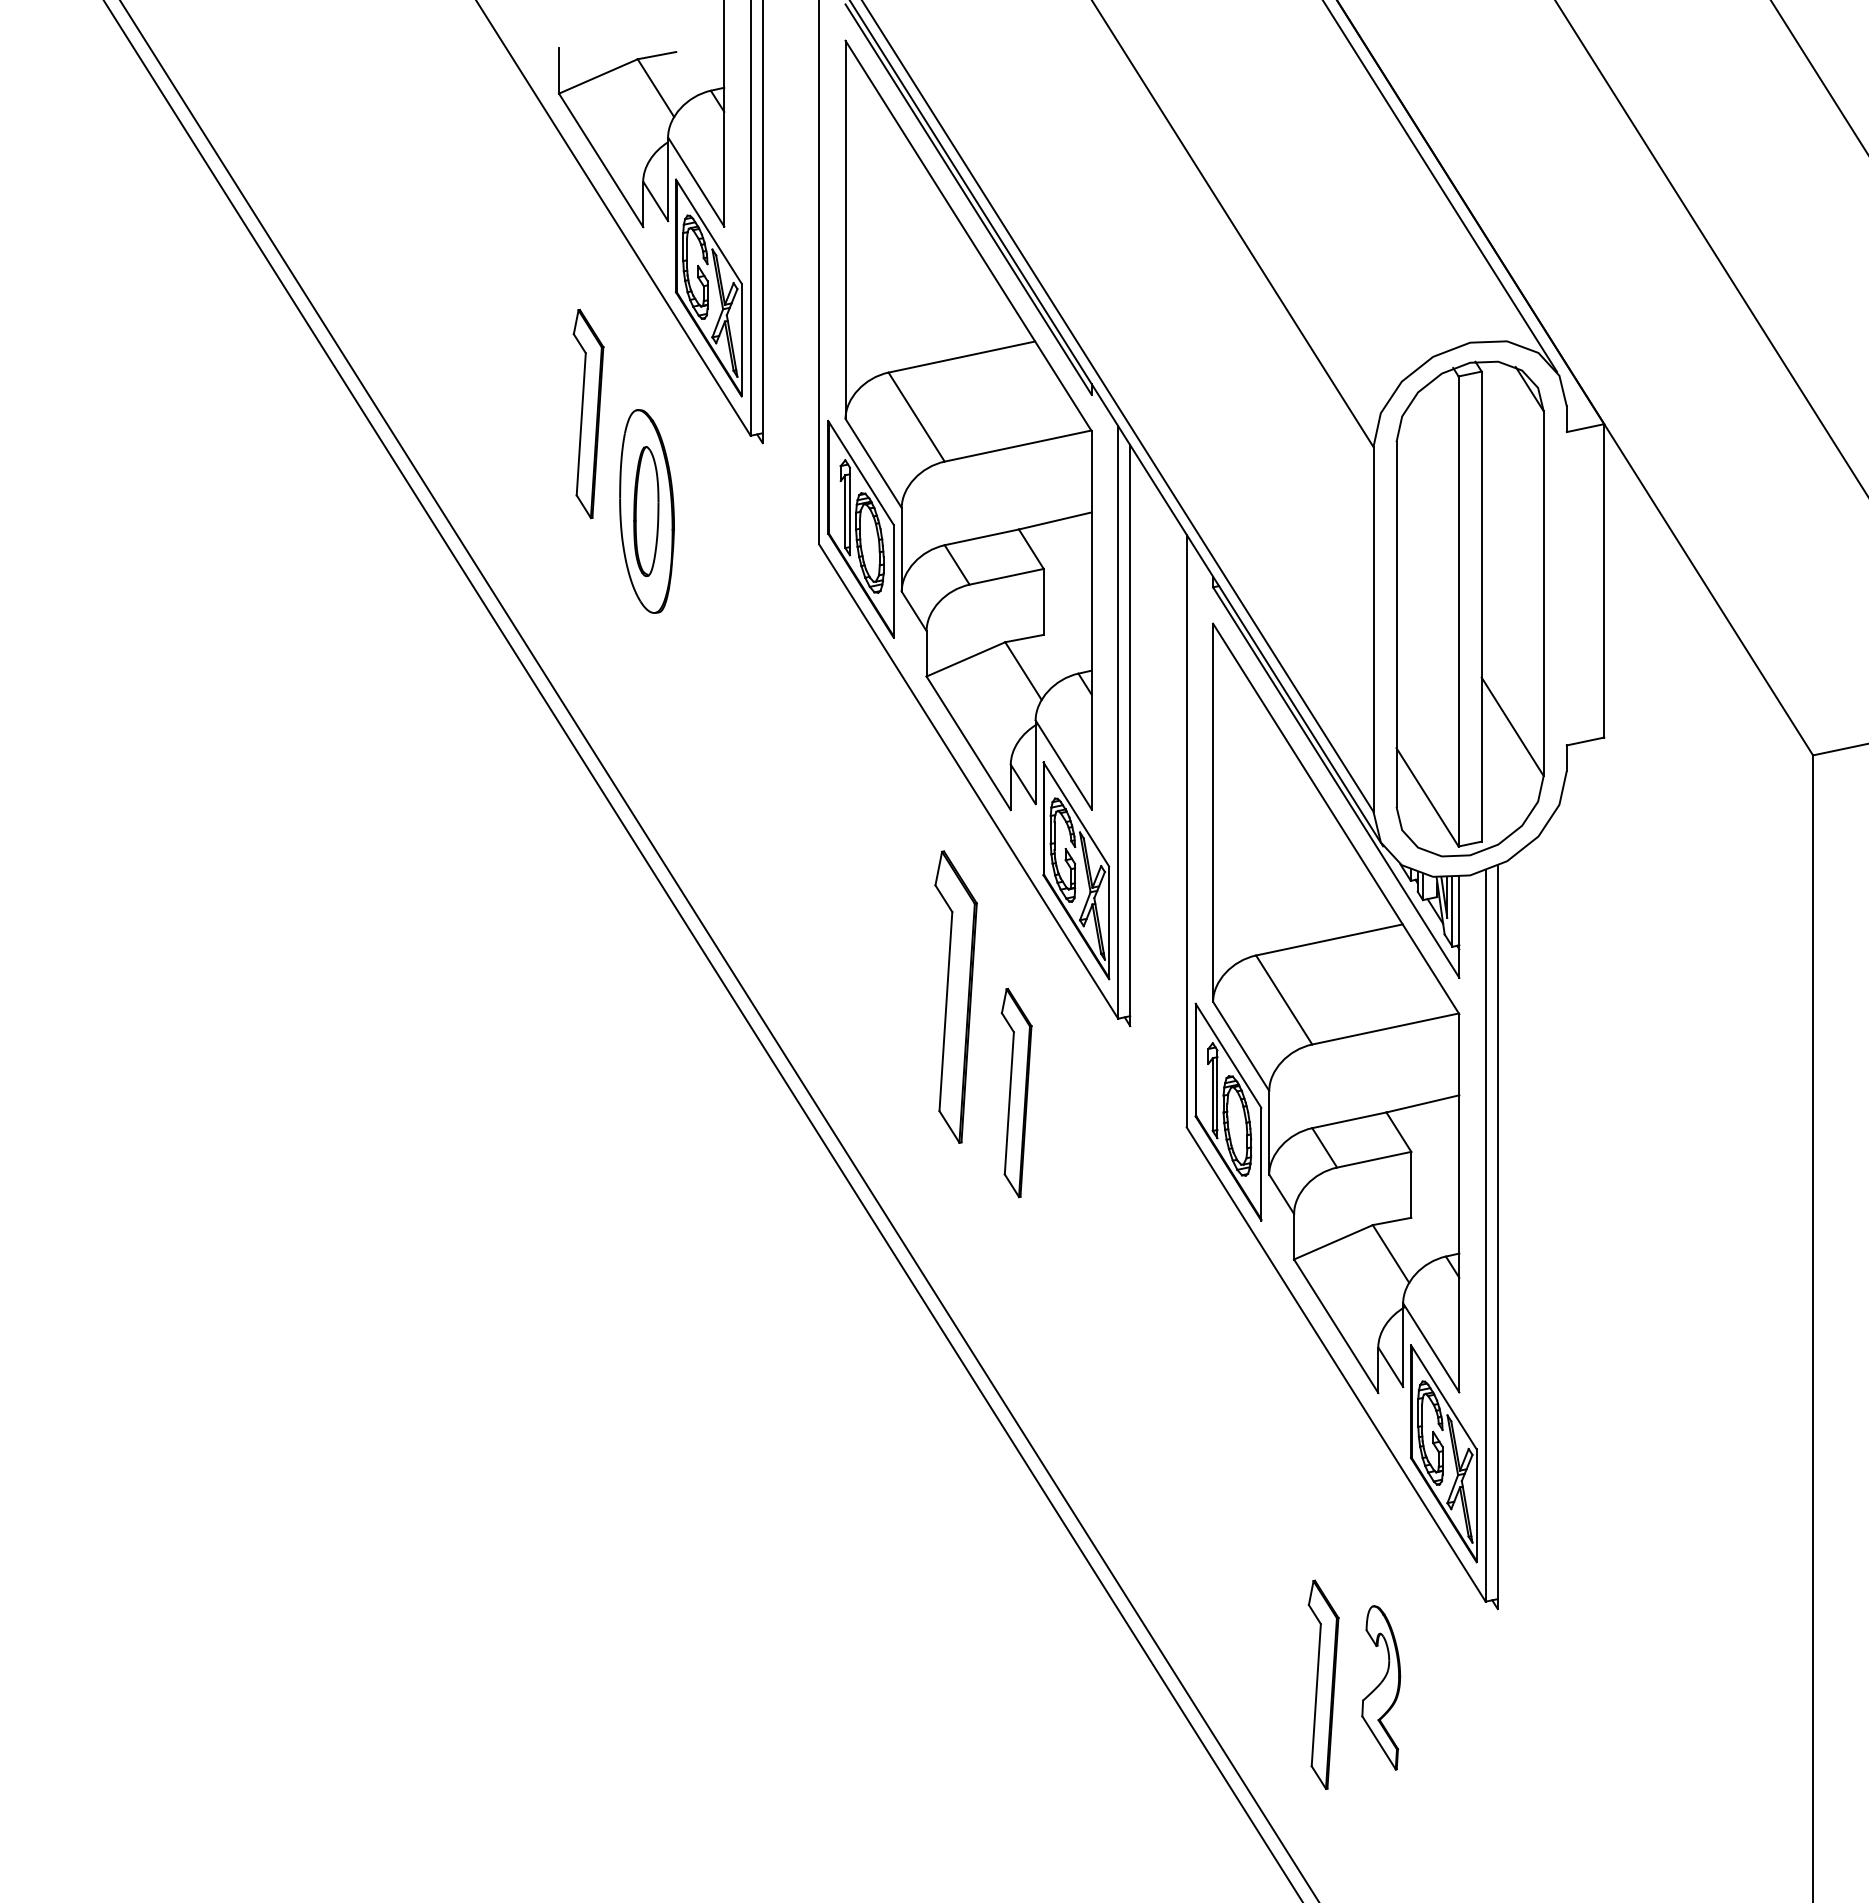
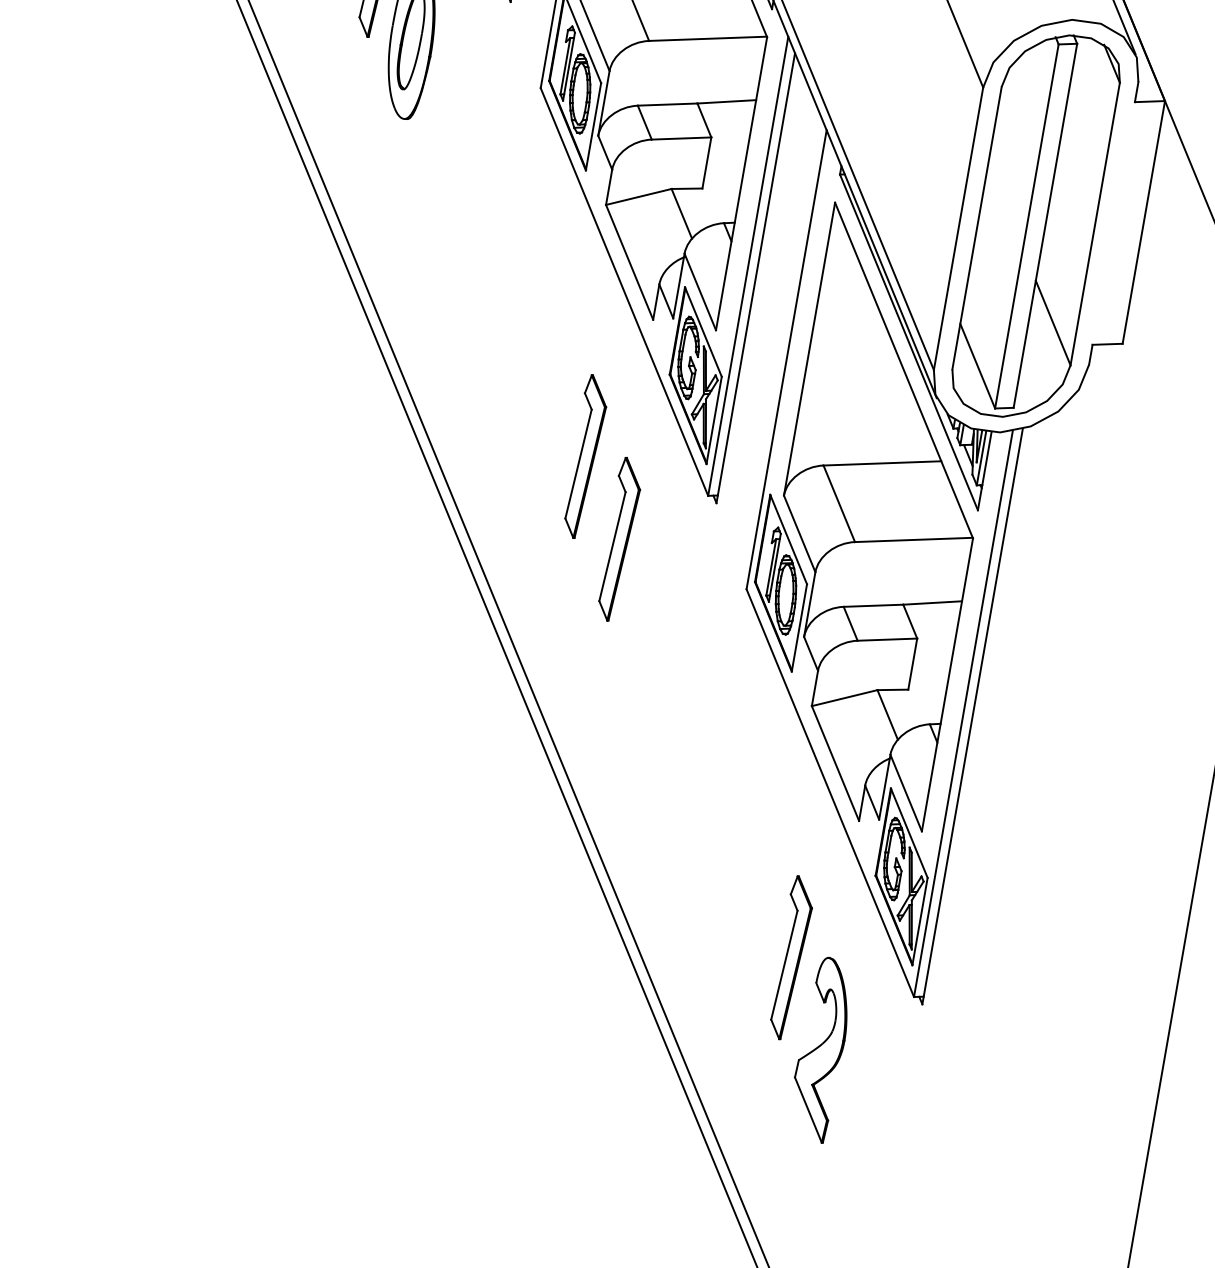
part: (955, 996) -> (585, 456), size x0.71
part: (1323, 1684) -> (791, 957), moved
part: (1381, 1687) -> (821, 1049), size x1.43

